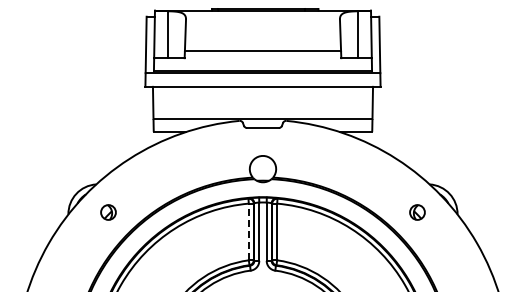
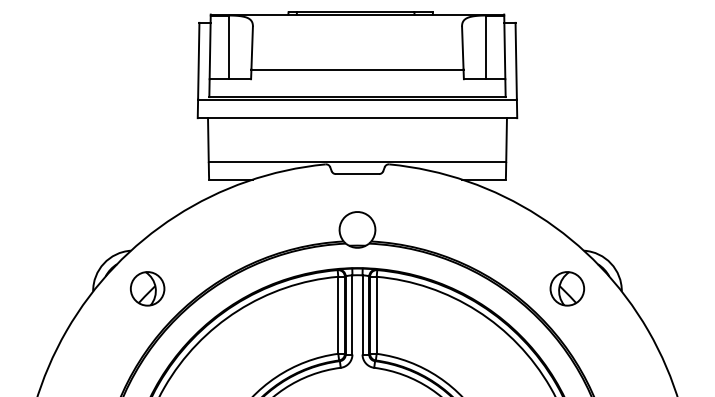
part: (108, 212) -> (147, 288), size x1.67
part: (417, 212) -> (567, 288), size x1.67
line: (248, 231) -> (337, 314), dashed -> solid

